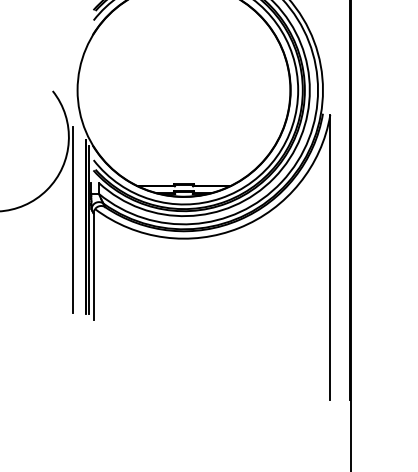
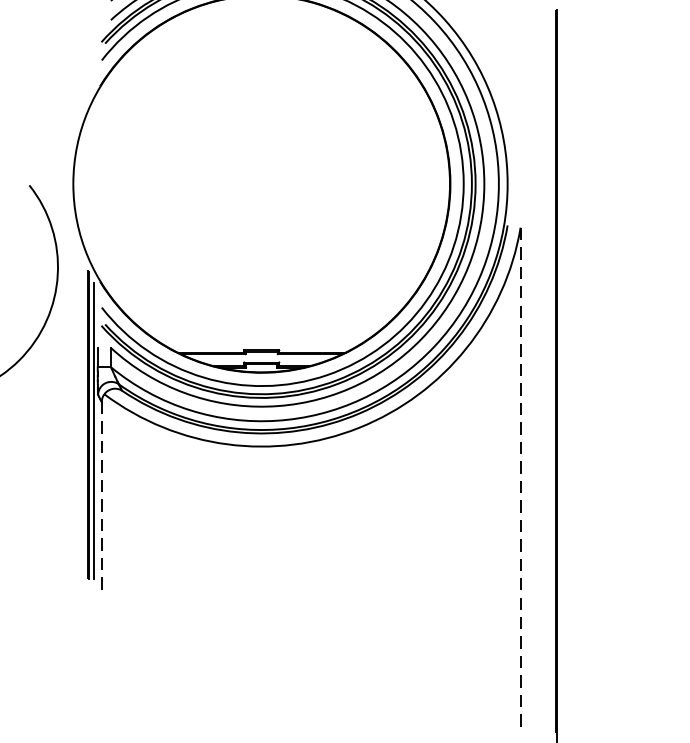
line: (73, 219) -> (66, 412), removed
line: (330, 257) -> (520, 479), solid -> dashed
line: (93, 267) -> (101, 497), solid -> dashed

